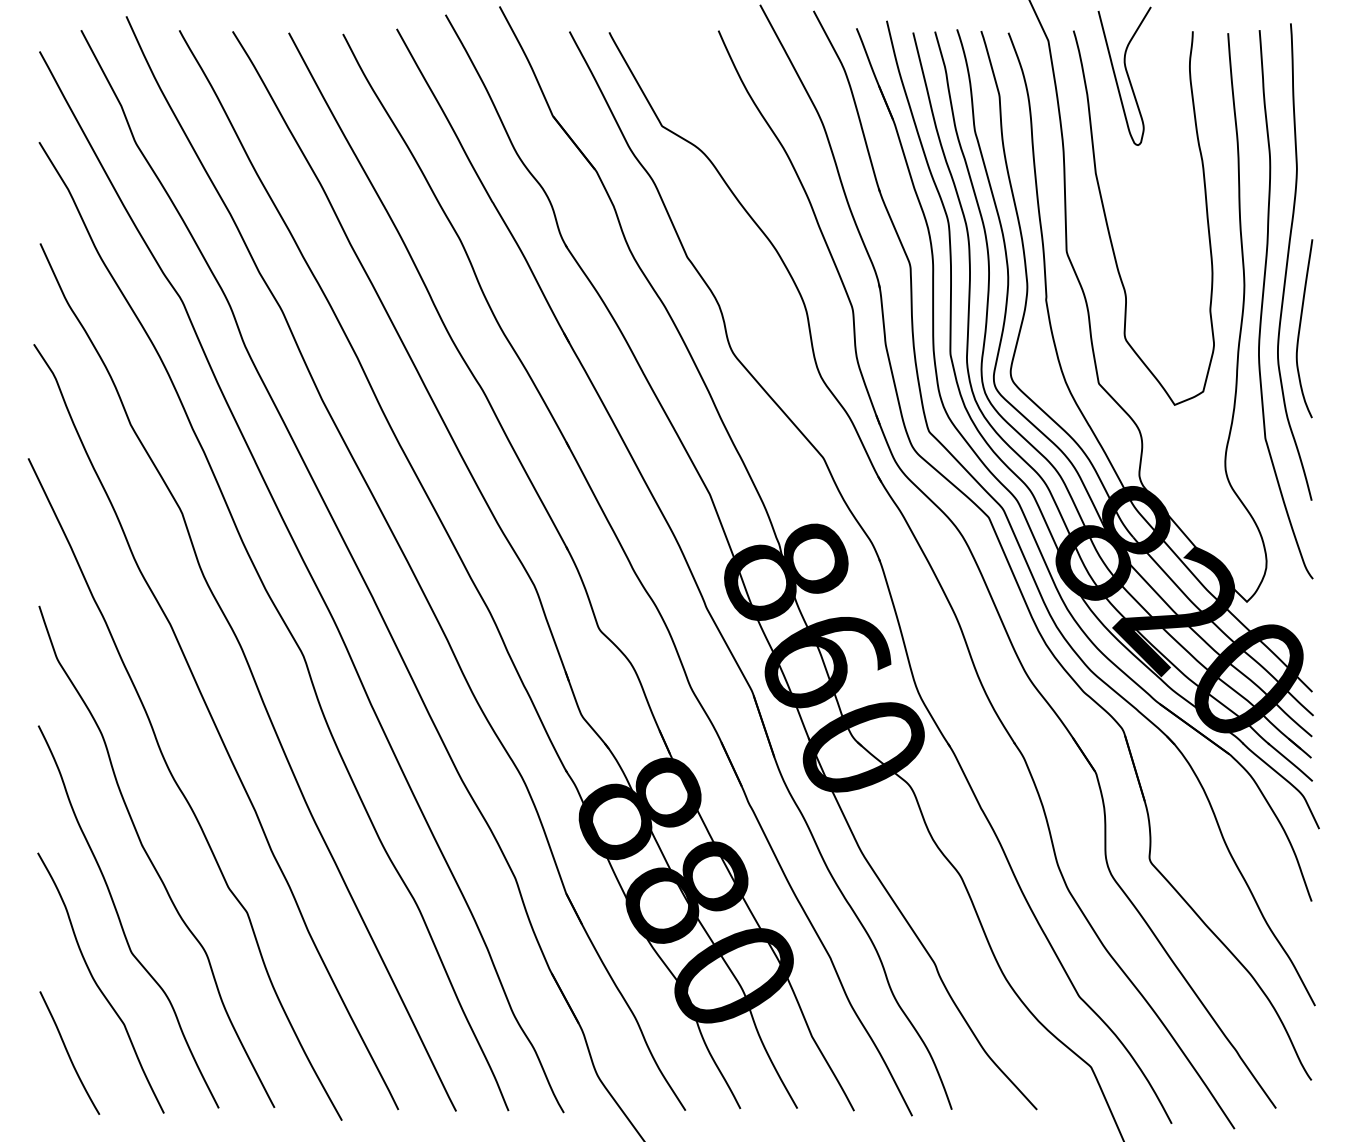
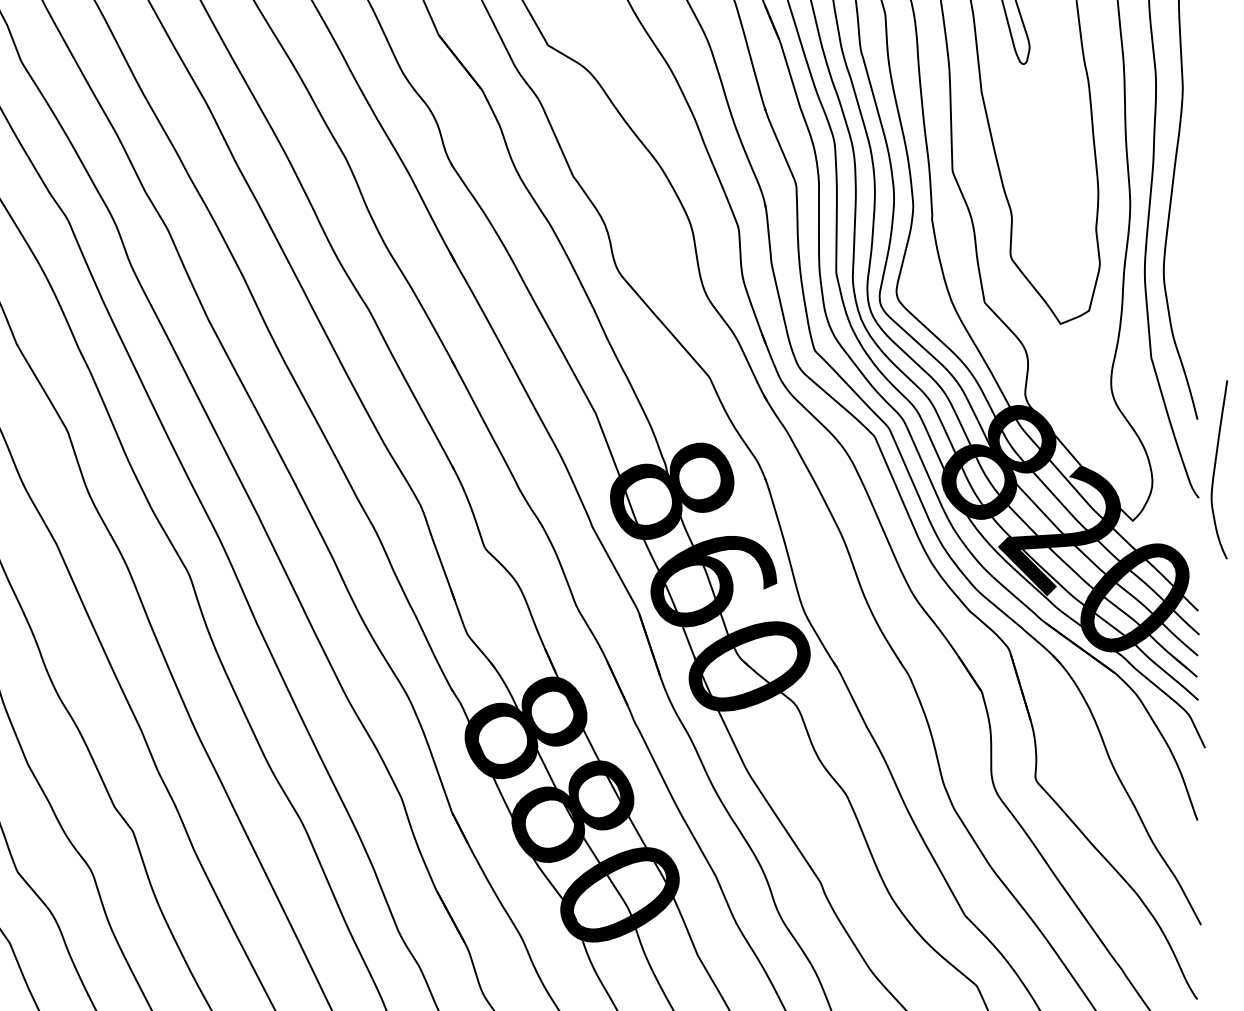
curve: (1300, 328) -> (1215, 469), moved

